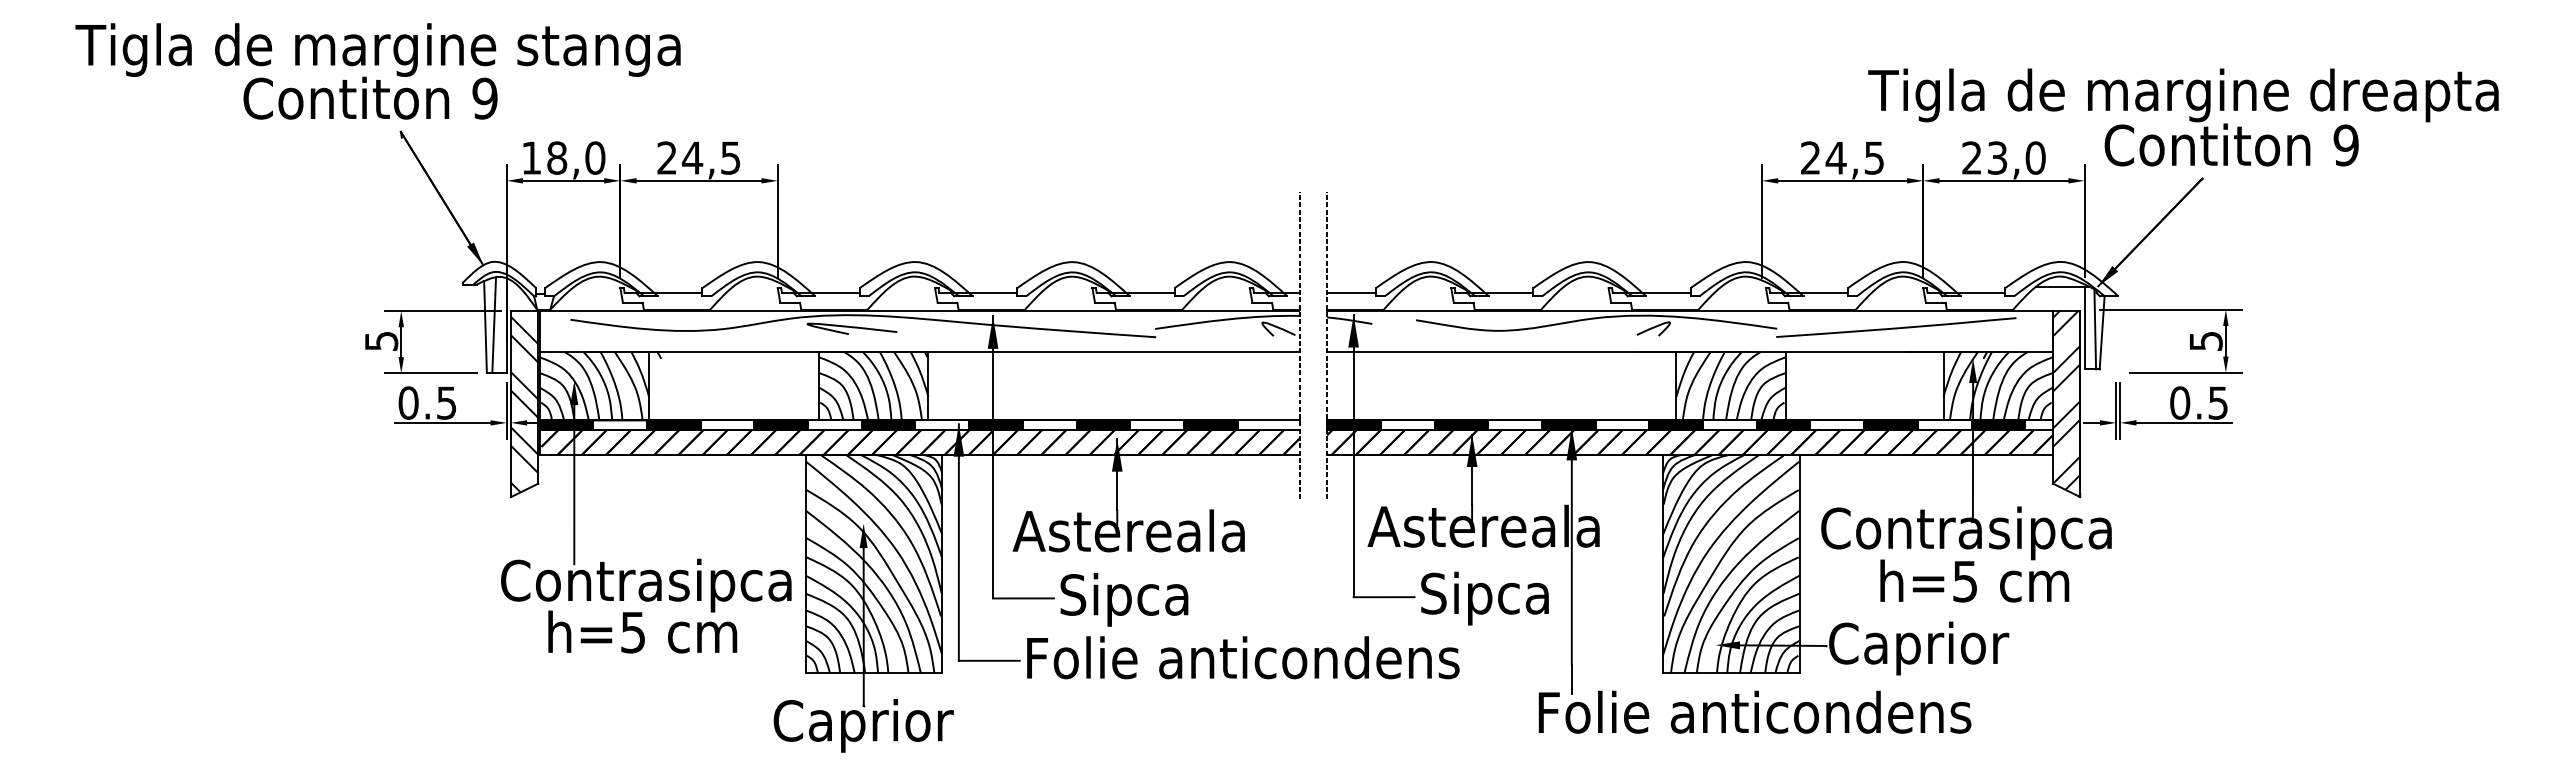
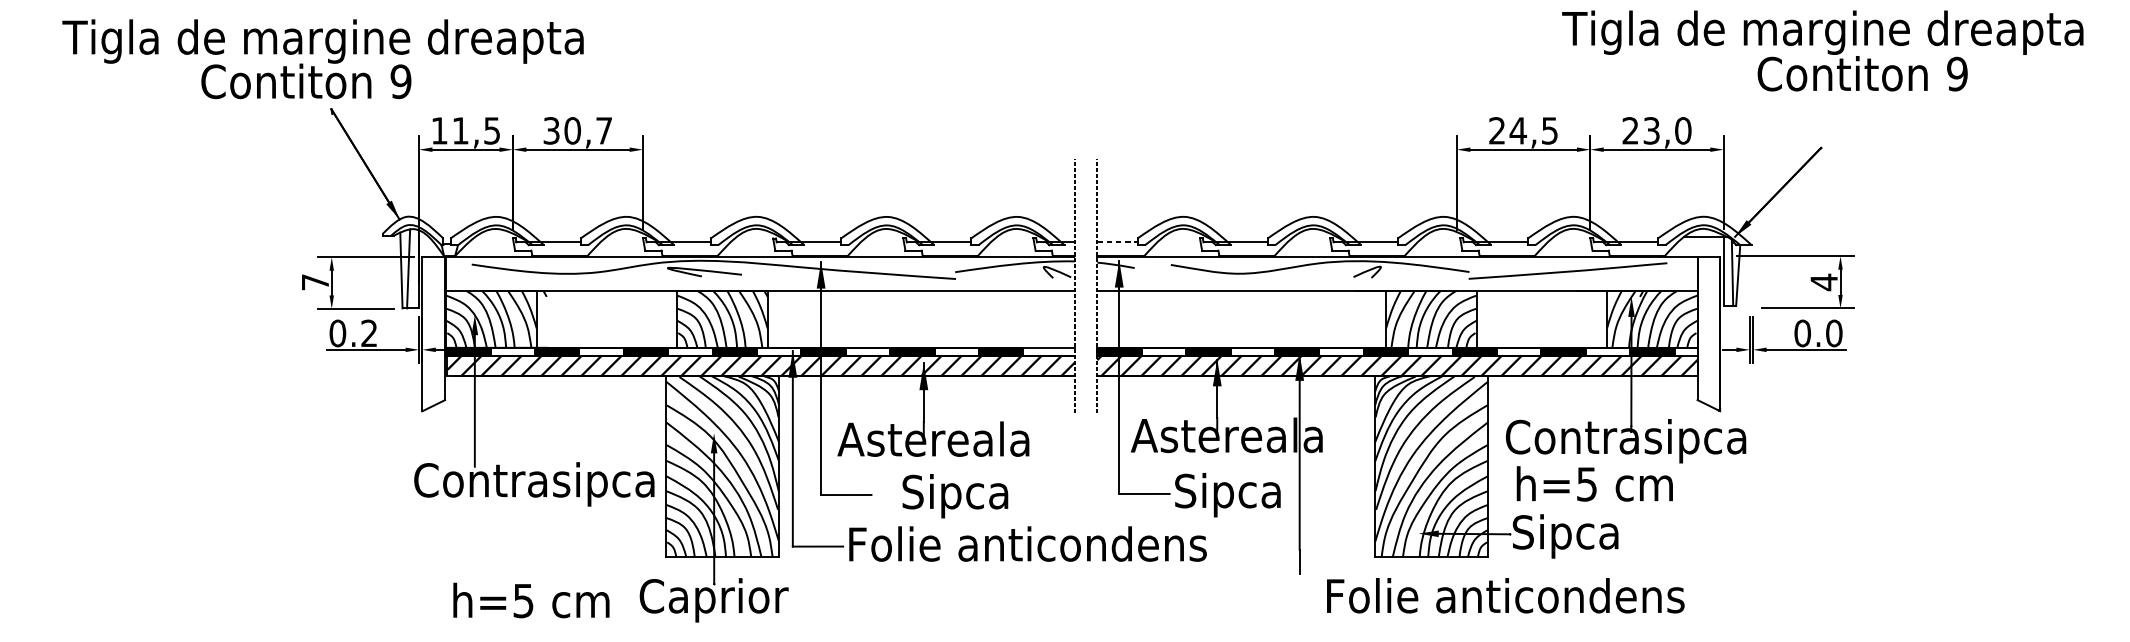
text: (611, 49) -> (505, 41), Tigla de margine stanga -> Tigla de margine dreapta
text: (2183, 117) -> (1822, 51), moved
text: (576, 157) -> (476, 130), 18,0 -> 11,5
text: (698, 157) -> (577, 130), 24,5 -> 30,7
line: (1352, 292) -> (1118, 242), solid -> dashed
text: (2206, 340) -> (1824, 281), 5 -> 4
text: (381, 341) -> (315, 282), 5 -> 7
hatch: (2066, 399) -> (1708, 330), removed
text: (446, 402) -> (369, 332), 0.5 -> 0.2
text: (2218, 402) -> (1834, 332), 0.5 -> 0.0
hatch: (524, 404) -> (433, 334), removed
text: (1974, 580) -> (1594, 483), moved
text: (1124, 599) -> (955, 495), moved
text: (642, 631) -> (531, 600), moved
text: (1919, 648) -> (1587, 536), Caprior -> Sipca
text: (1754, 711) -> (1505, 595), moved

